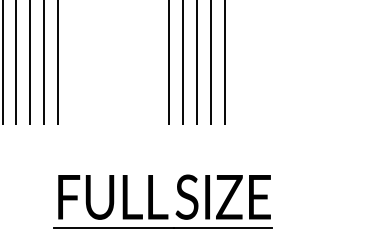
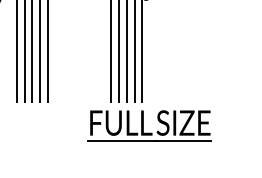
part: (163, 201) -> (149, 125), moved

